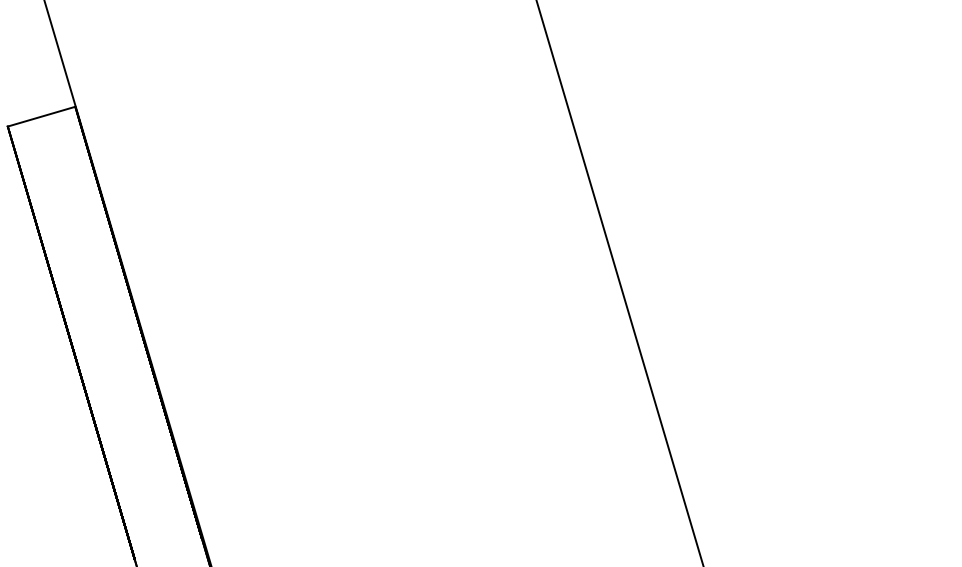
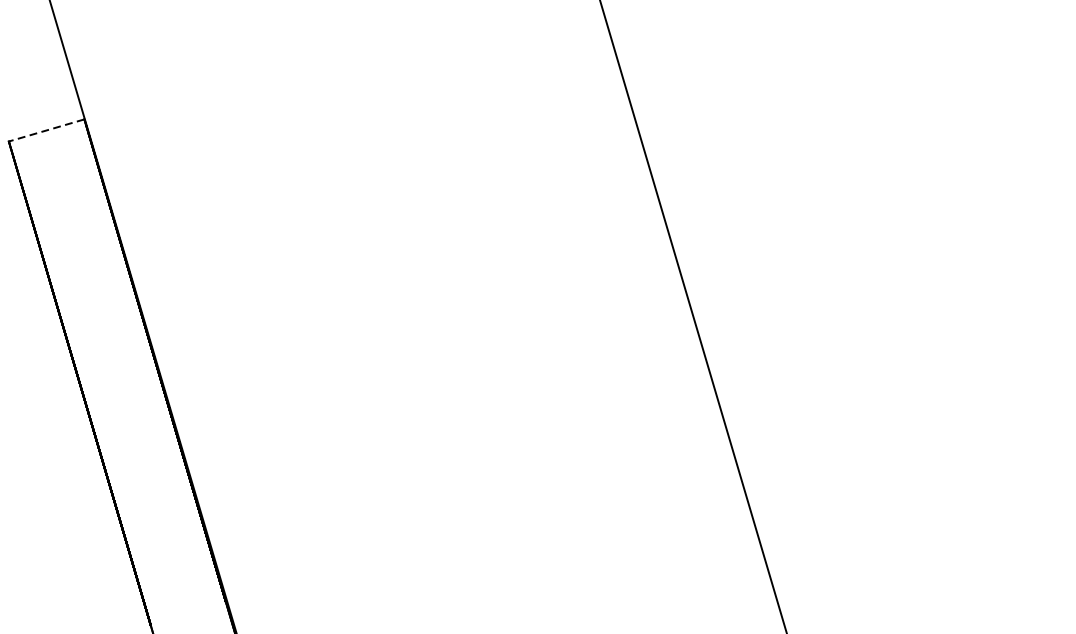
line: (41, 116) -> (46, 130), solid -> dashed

